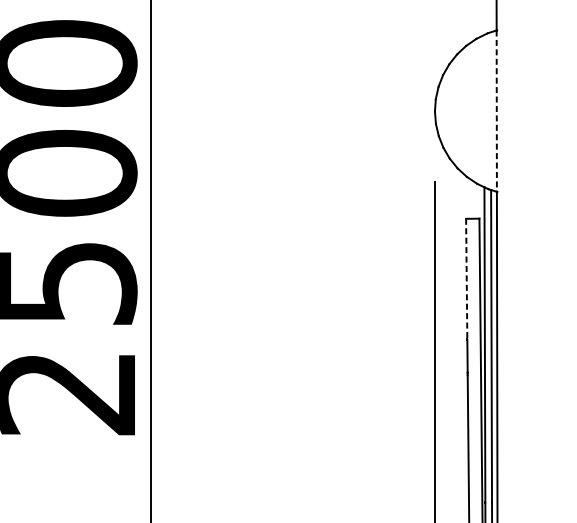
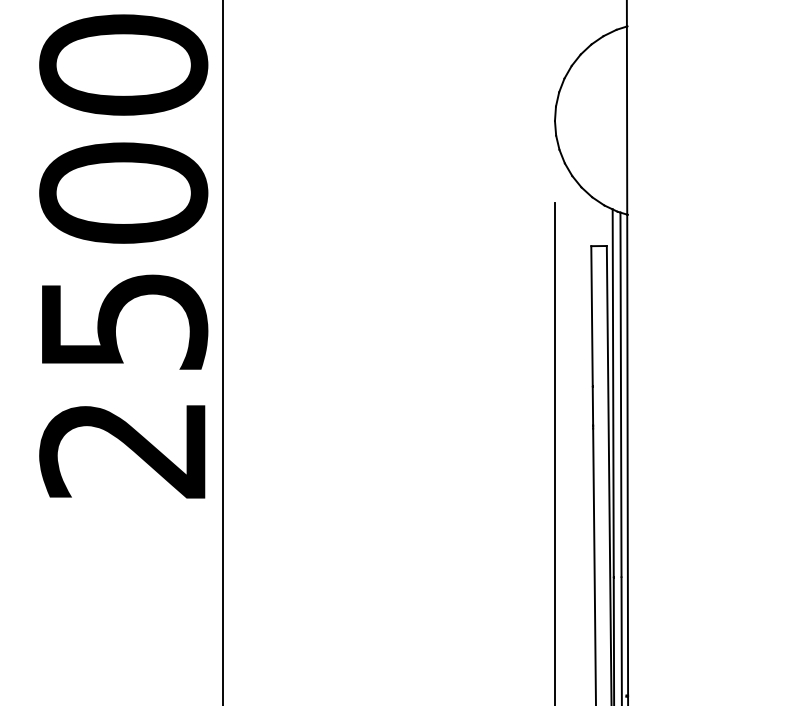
line: (497, 111) -> (627, 121), dashed -> solid
line: (467, 279) -> (592, 316), dashed -> solid

